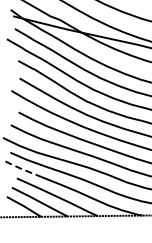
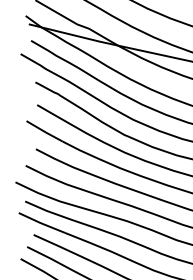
line: (22, 169) -> (40, 223), dashed -> solid

